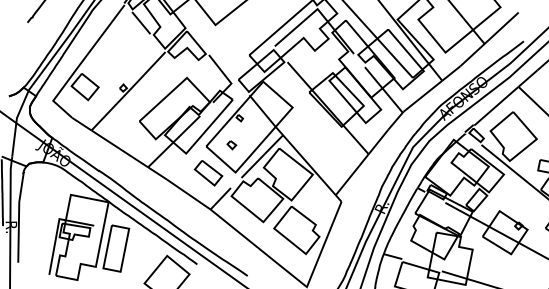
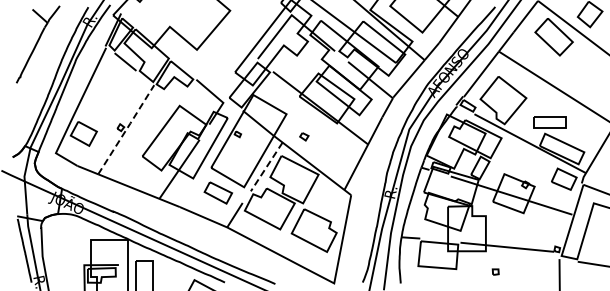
line: (128, 91) -> (126, 129), solid -> dashed
part: (231, 144) -> (304, 136), moved
line: (261, 157) -> (266, 167), solid -> dashed

